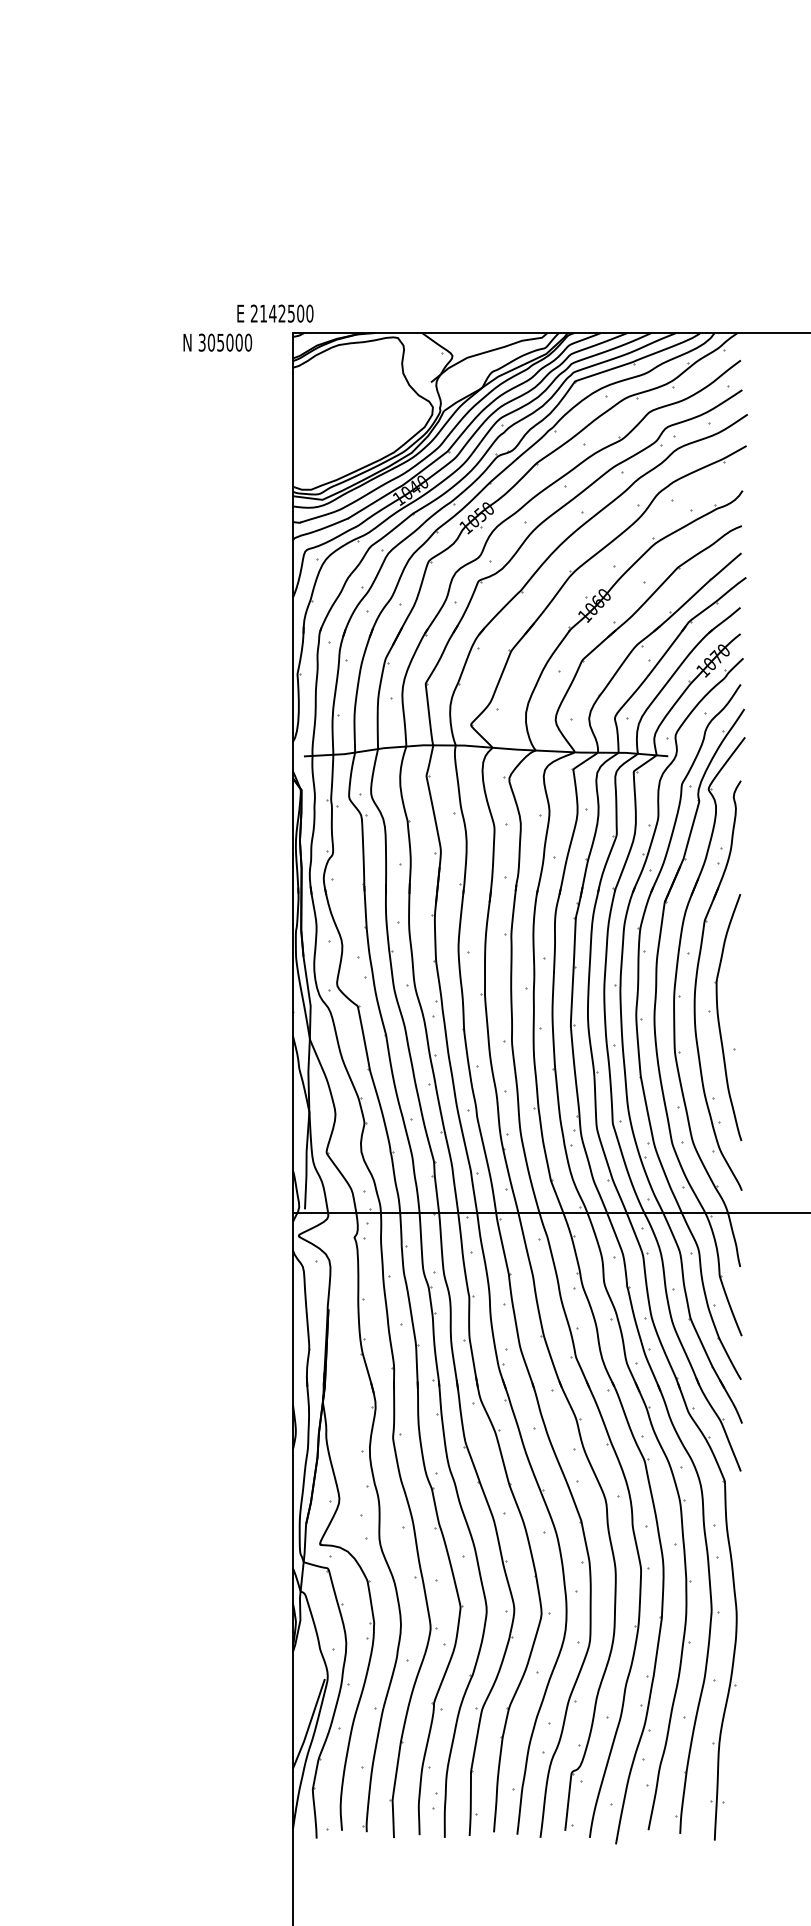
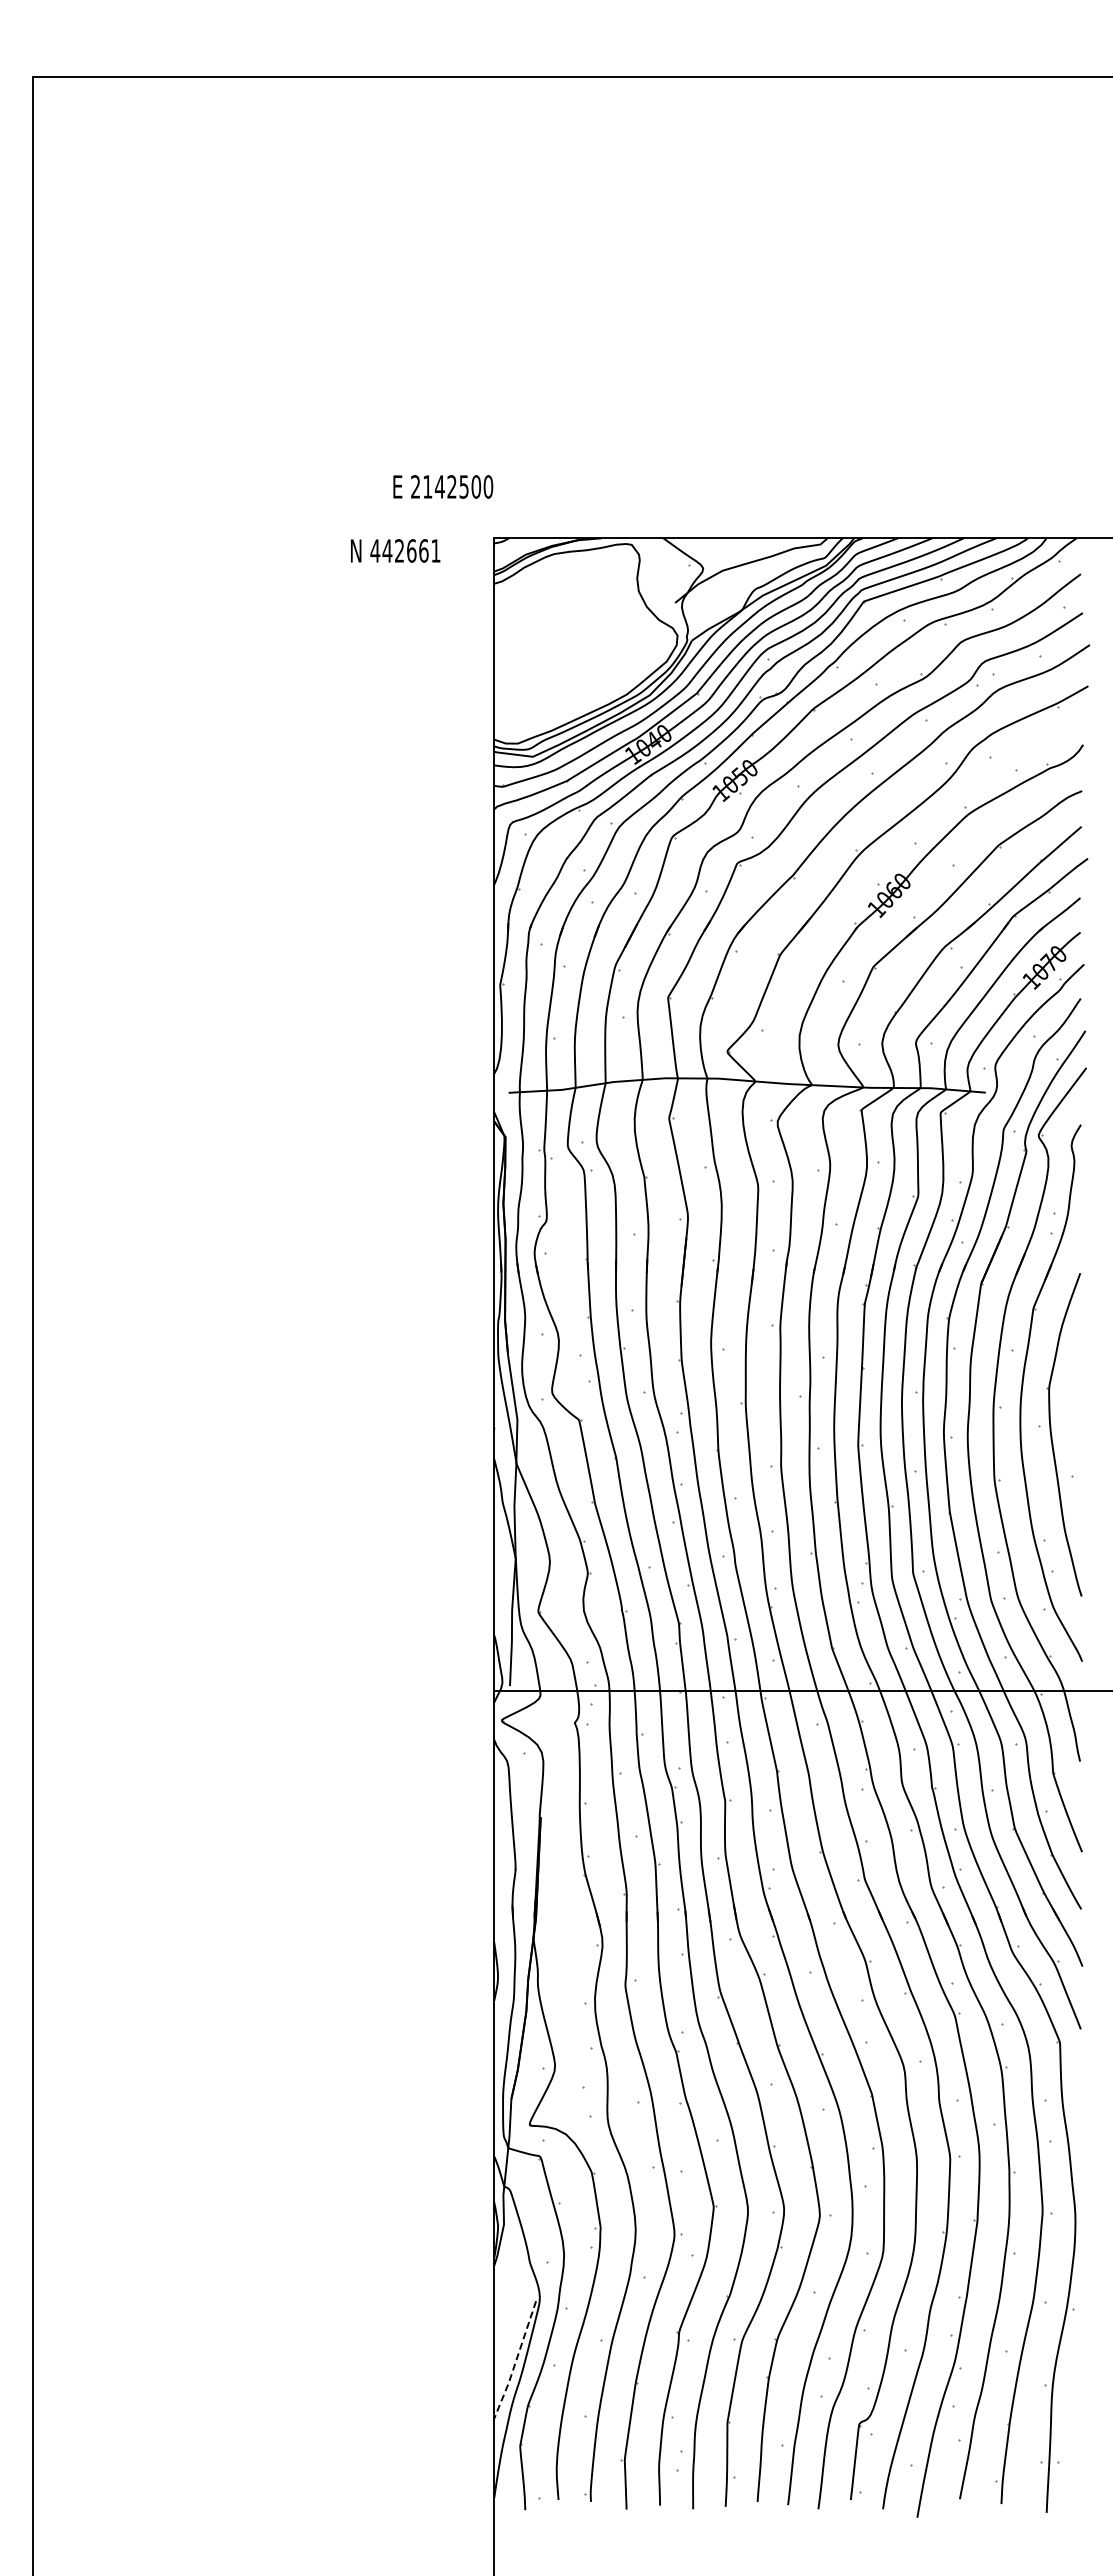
text: (275, 313) -> (443, 486), moved
text: (225, 342) -> (405, 550), 305000 -> 442661
line: (309, 1725) -> (515, 2361), solid -> dashed

